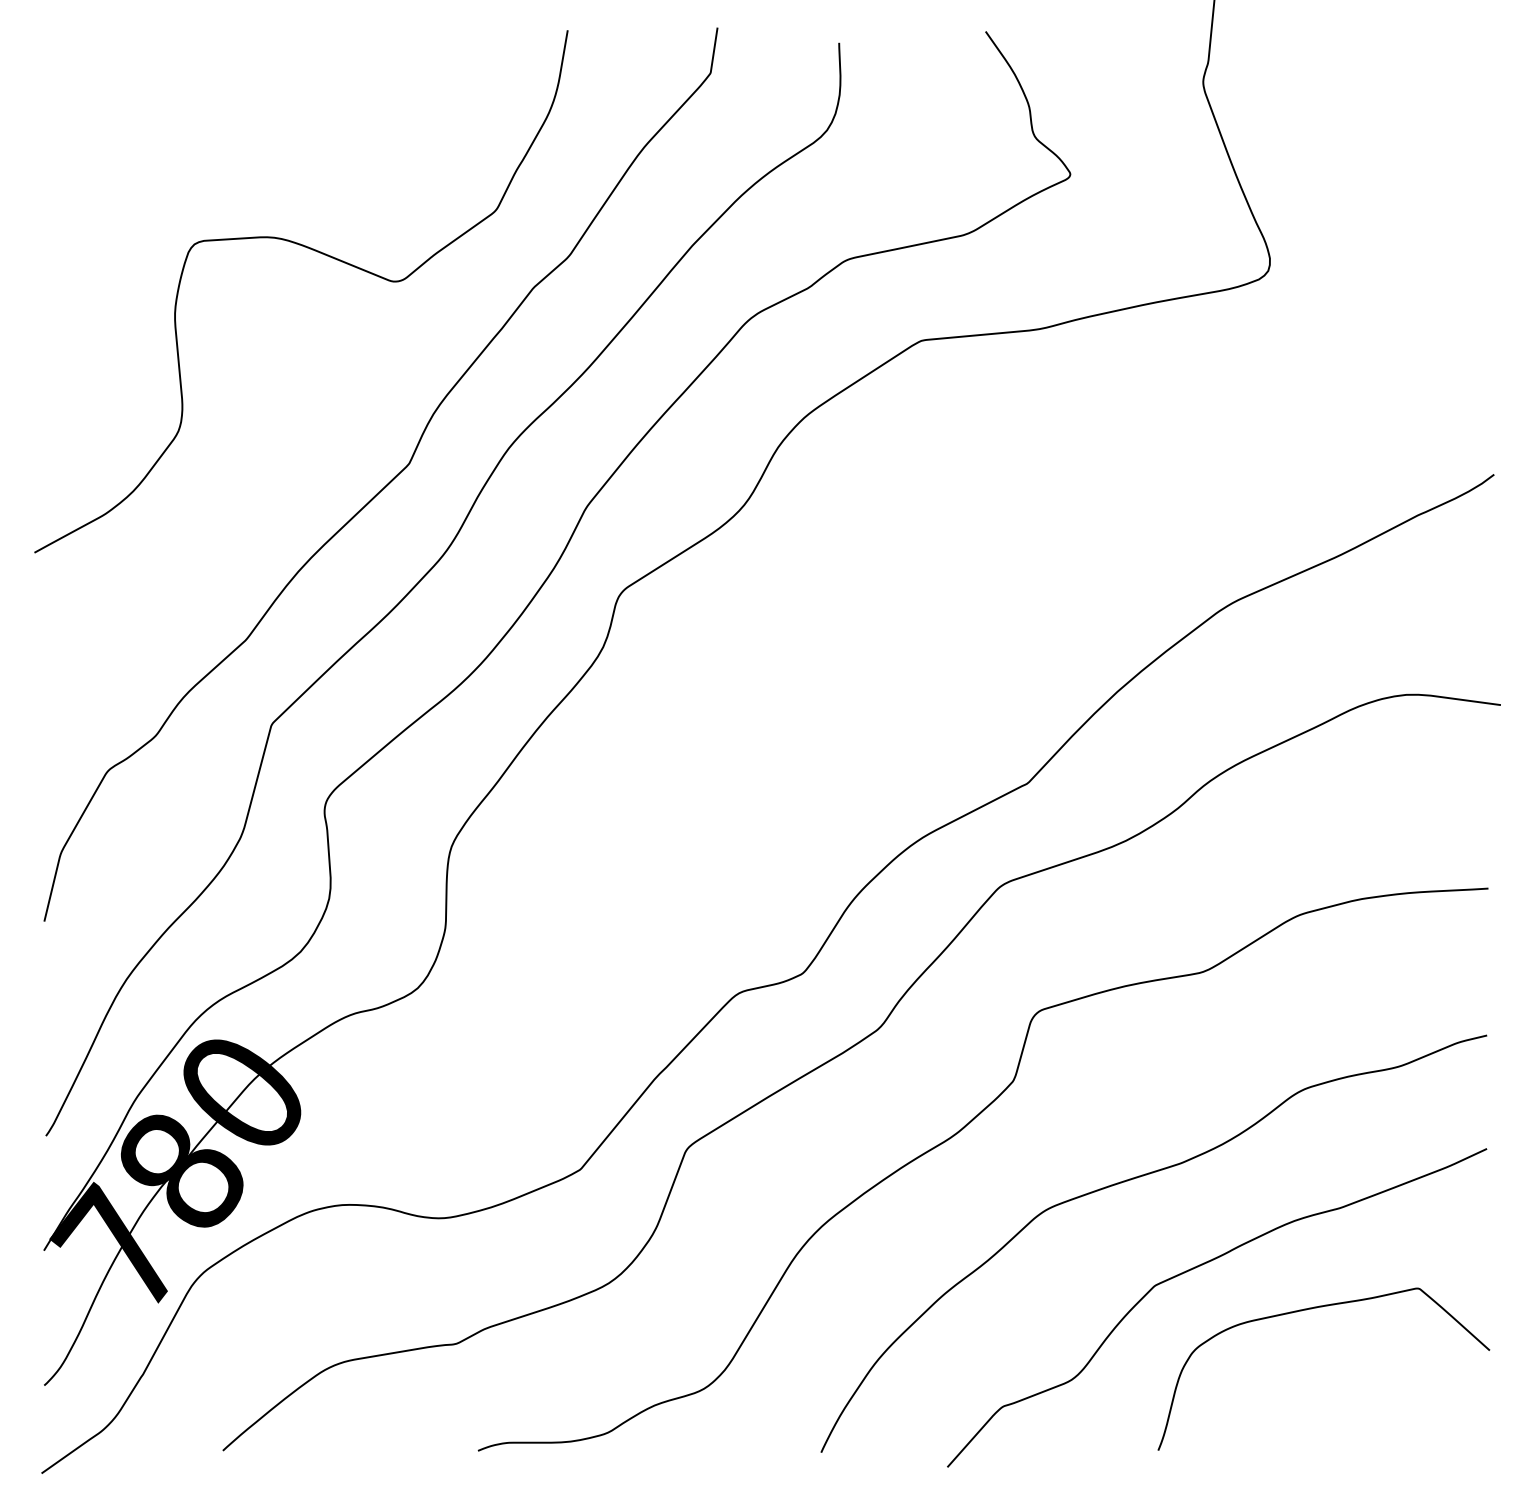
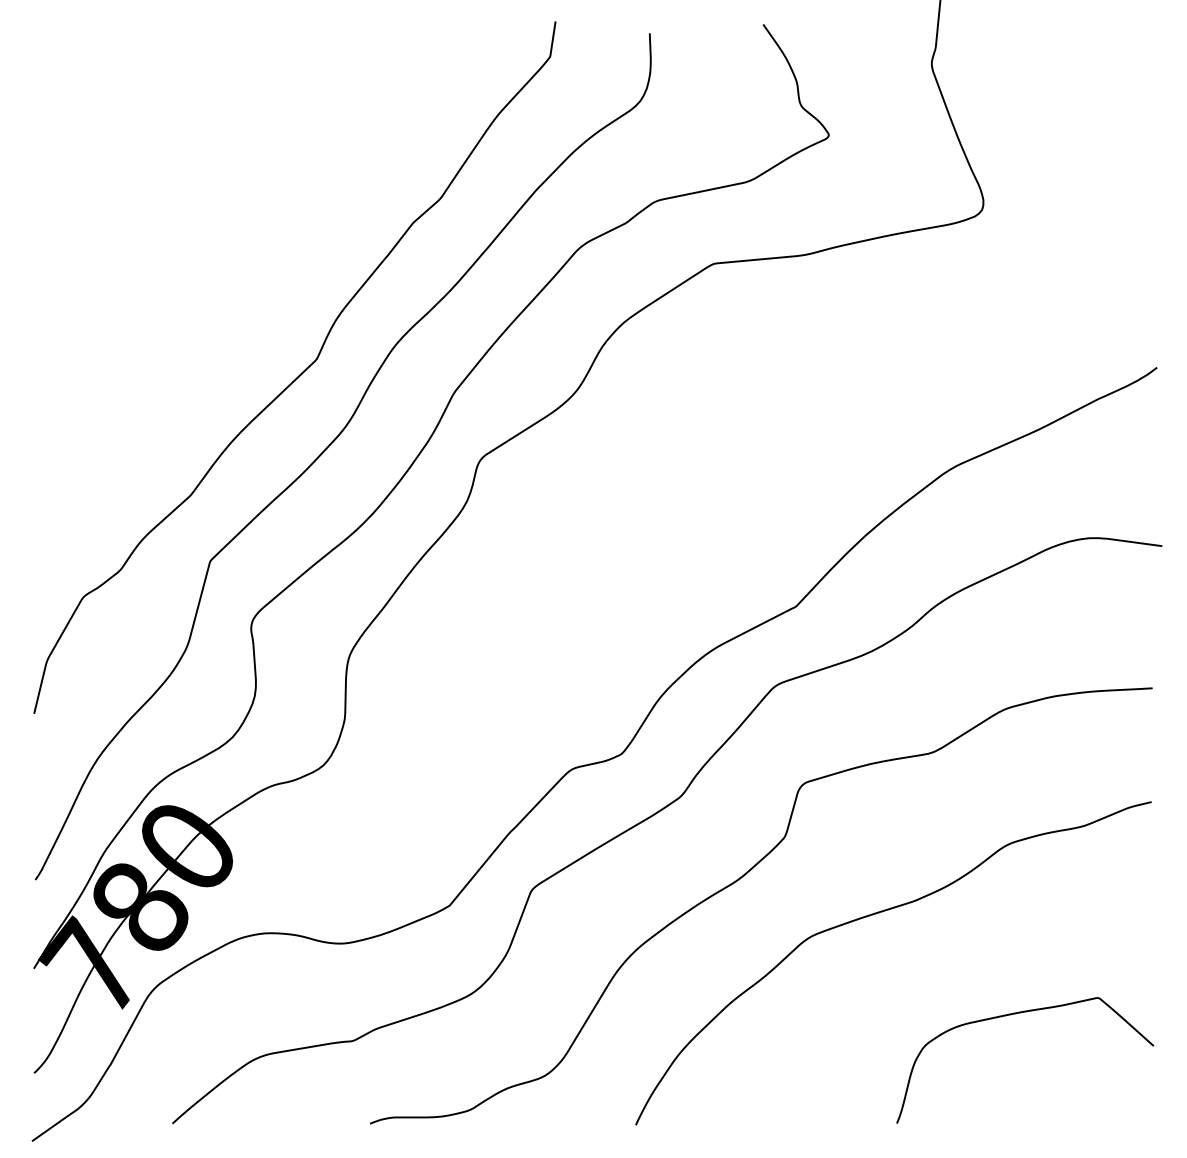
curve: (319, 253) -> (247, 196), removed
curve: (1198, 1267) -> (928, 981), removed

